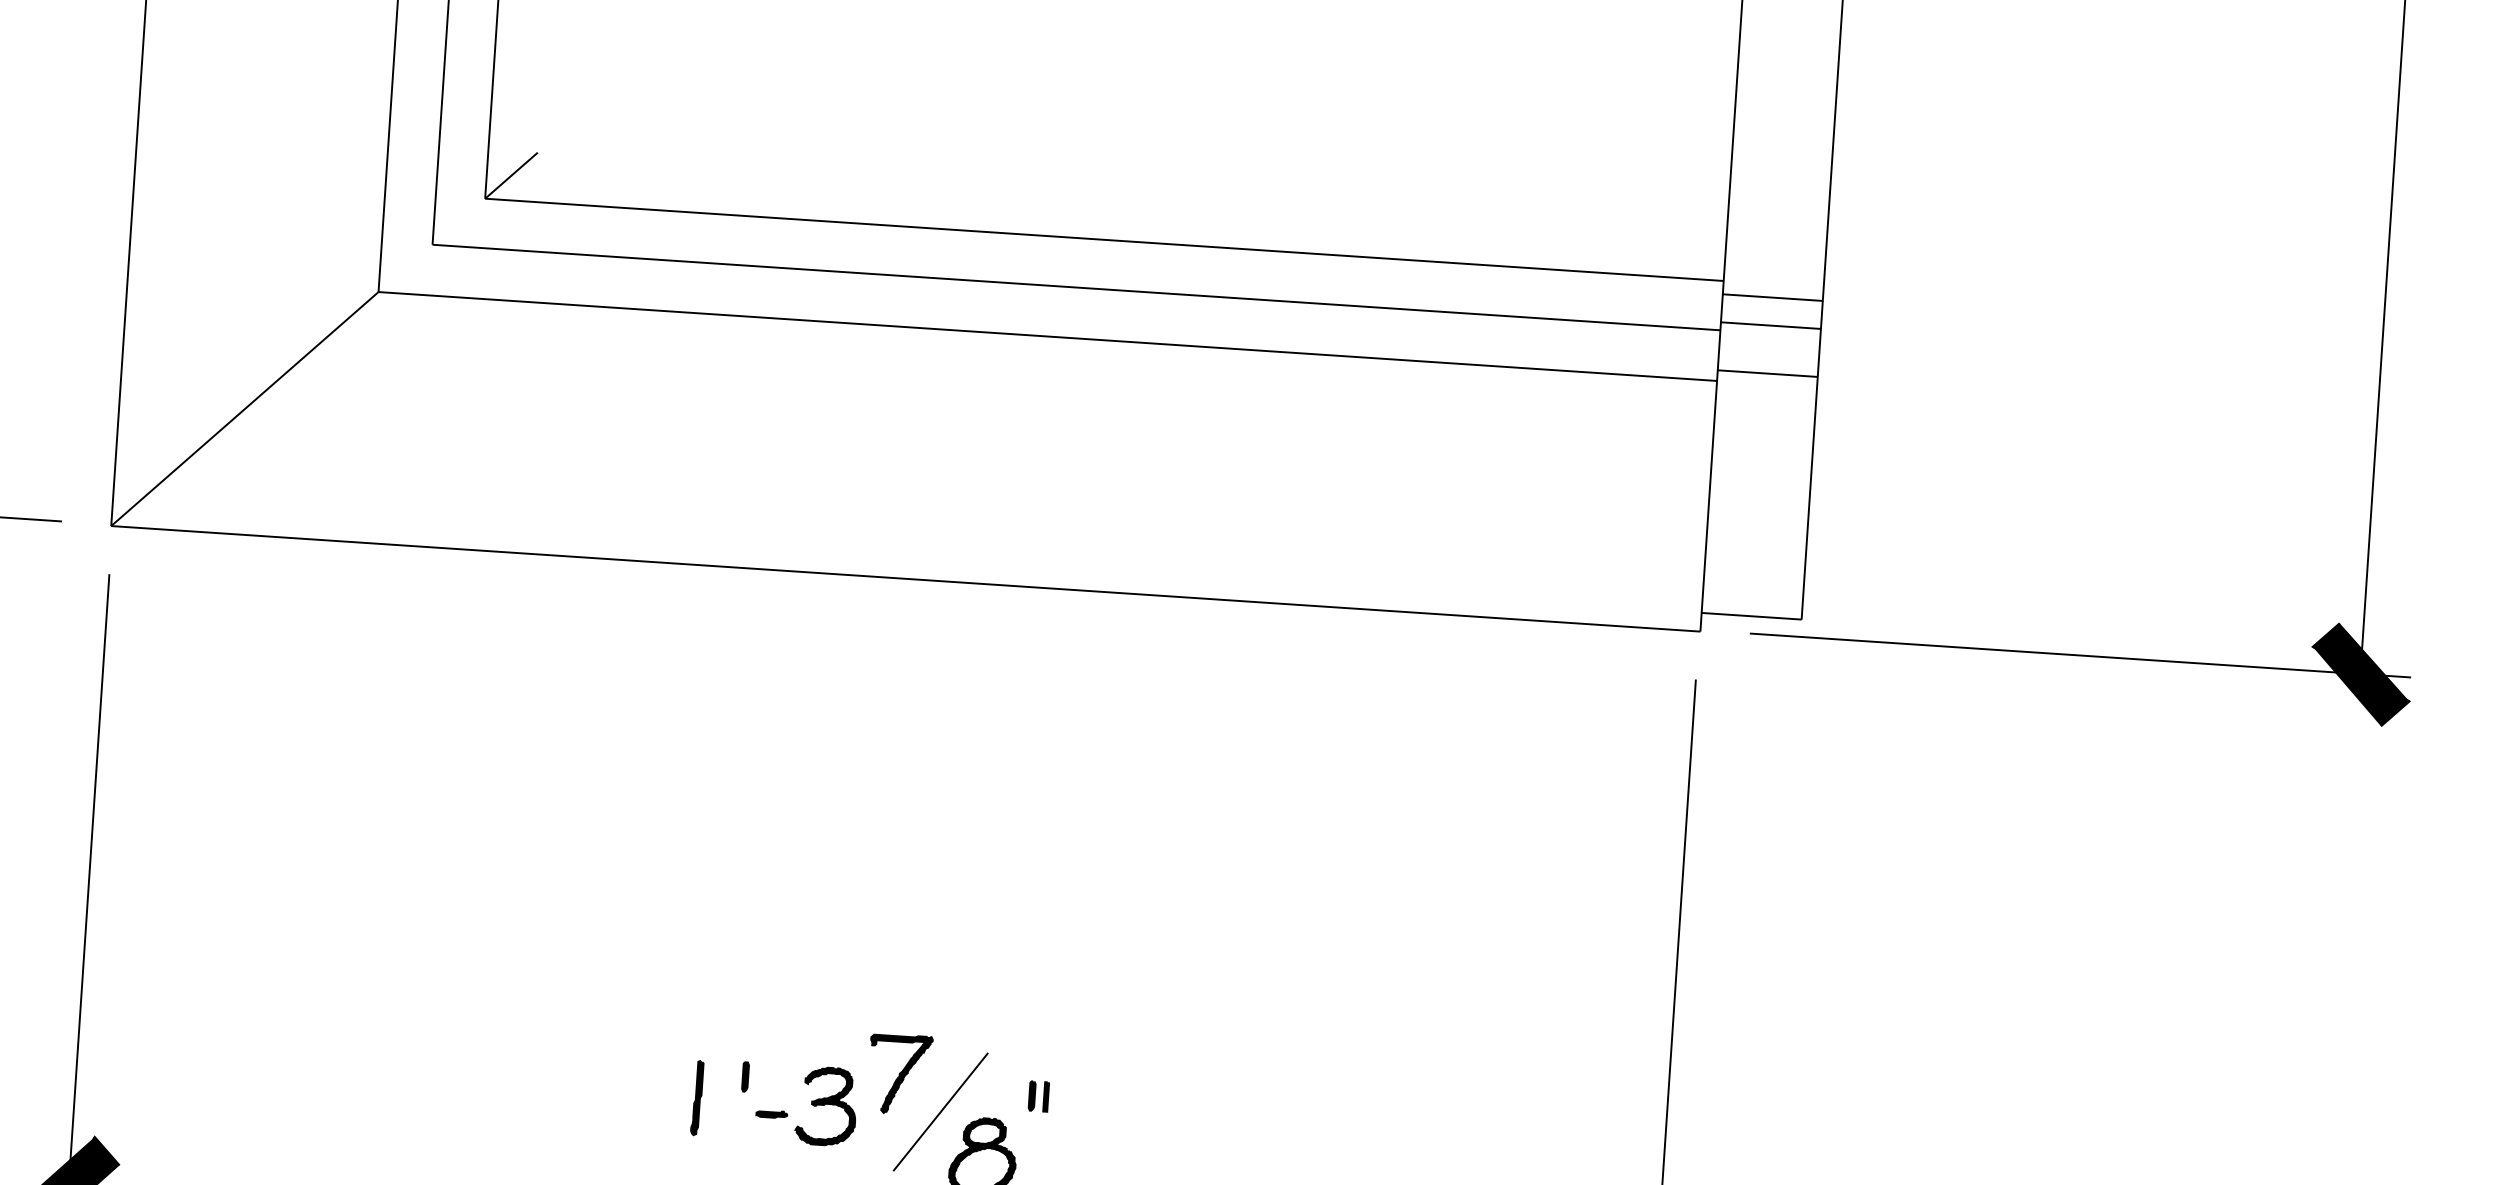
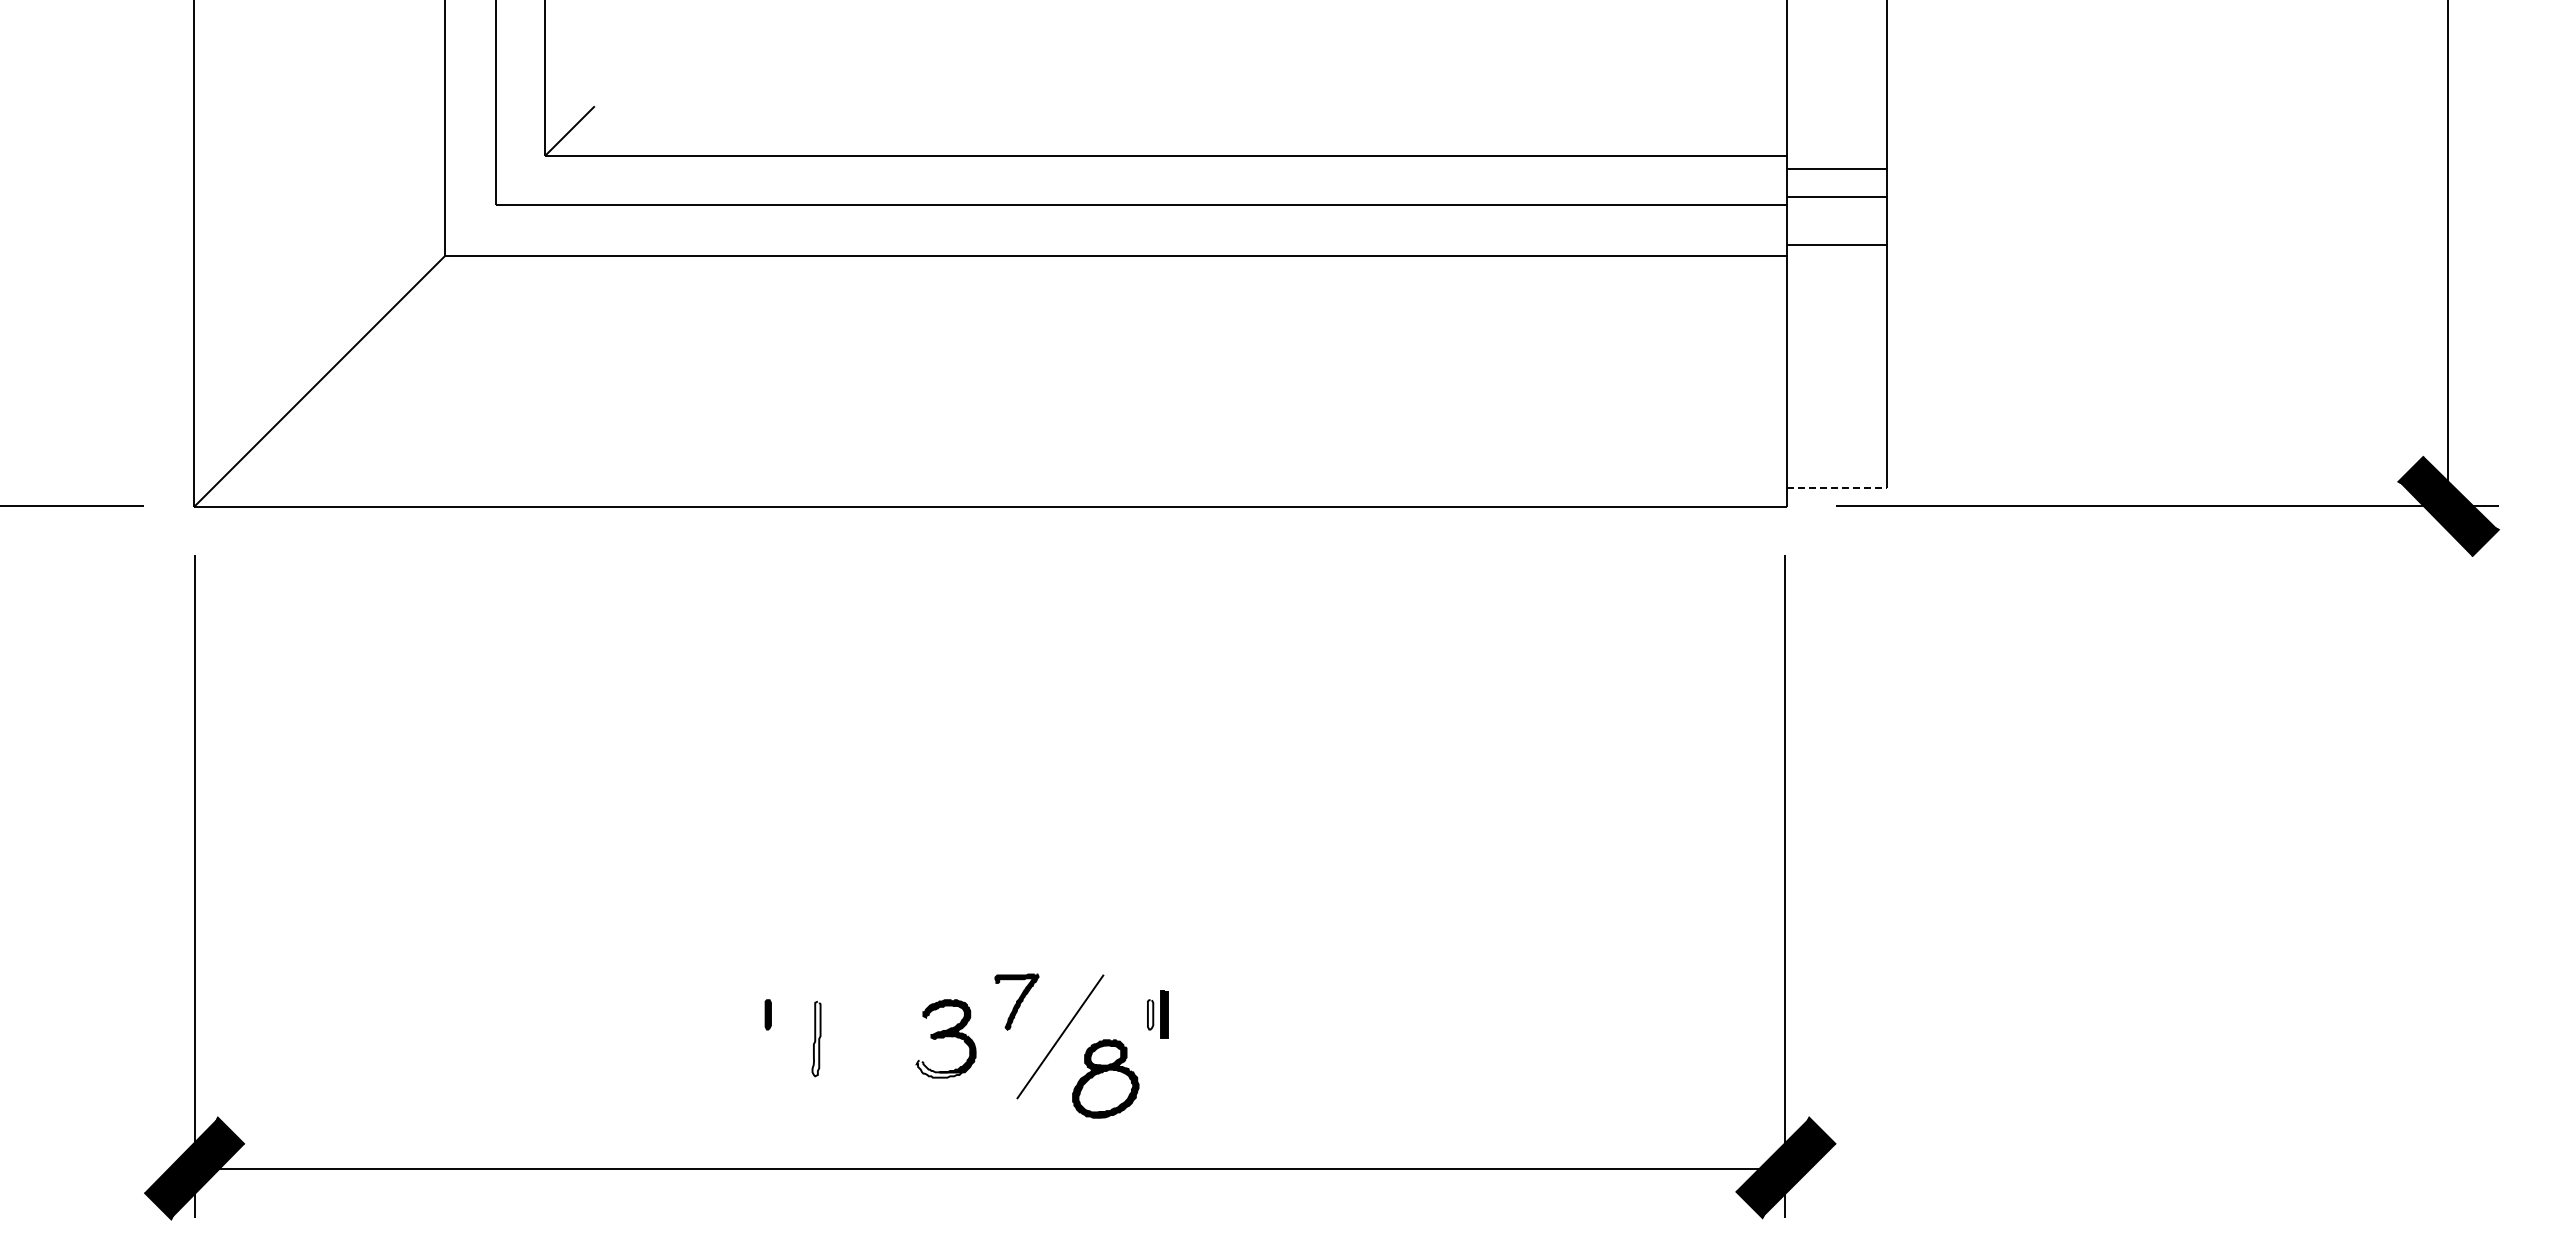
line: (1752, 616) -> (1837, 488), solid -> dashed
part: (899, 1073) -> (1016, 1001), size x0.7
part: (744, 1076) -> (767, 1014), moved
fill: (1032, 1095) -> (1150, 1014), removed
part: (1046, 1096) -> (1164, 1014), size x1.6
fill: (697, 1097) -> (816, 1038), removed
part: (771, 1114) -> (891, 1050), removed
fill: (818, 1135) -> (939, 1068), removed

